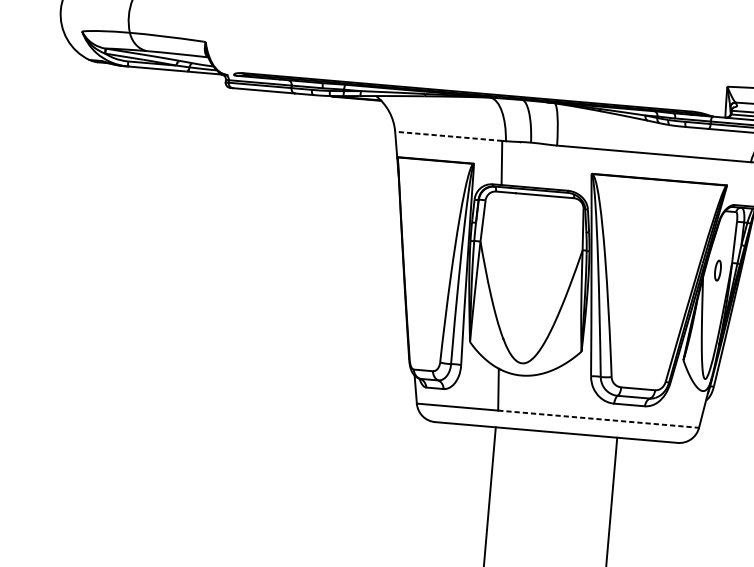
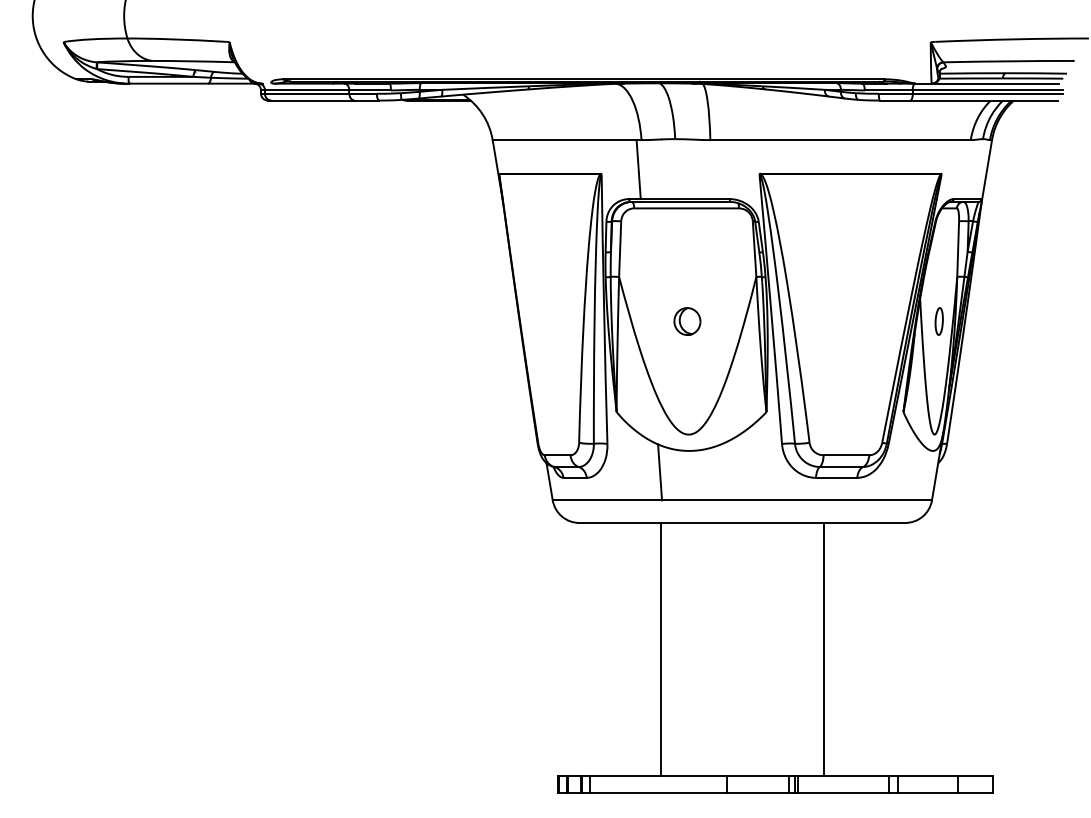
line: (448, 136) -> (564, 140), dashed -> solid
part: (717, 270) -> (938, 321), moved
part: (528, 279) -> (687, 321), added
line: (598, 419) -> (797, 500), dashed -> solid

